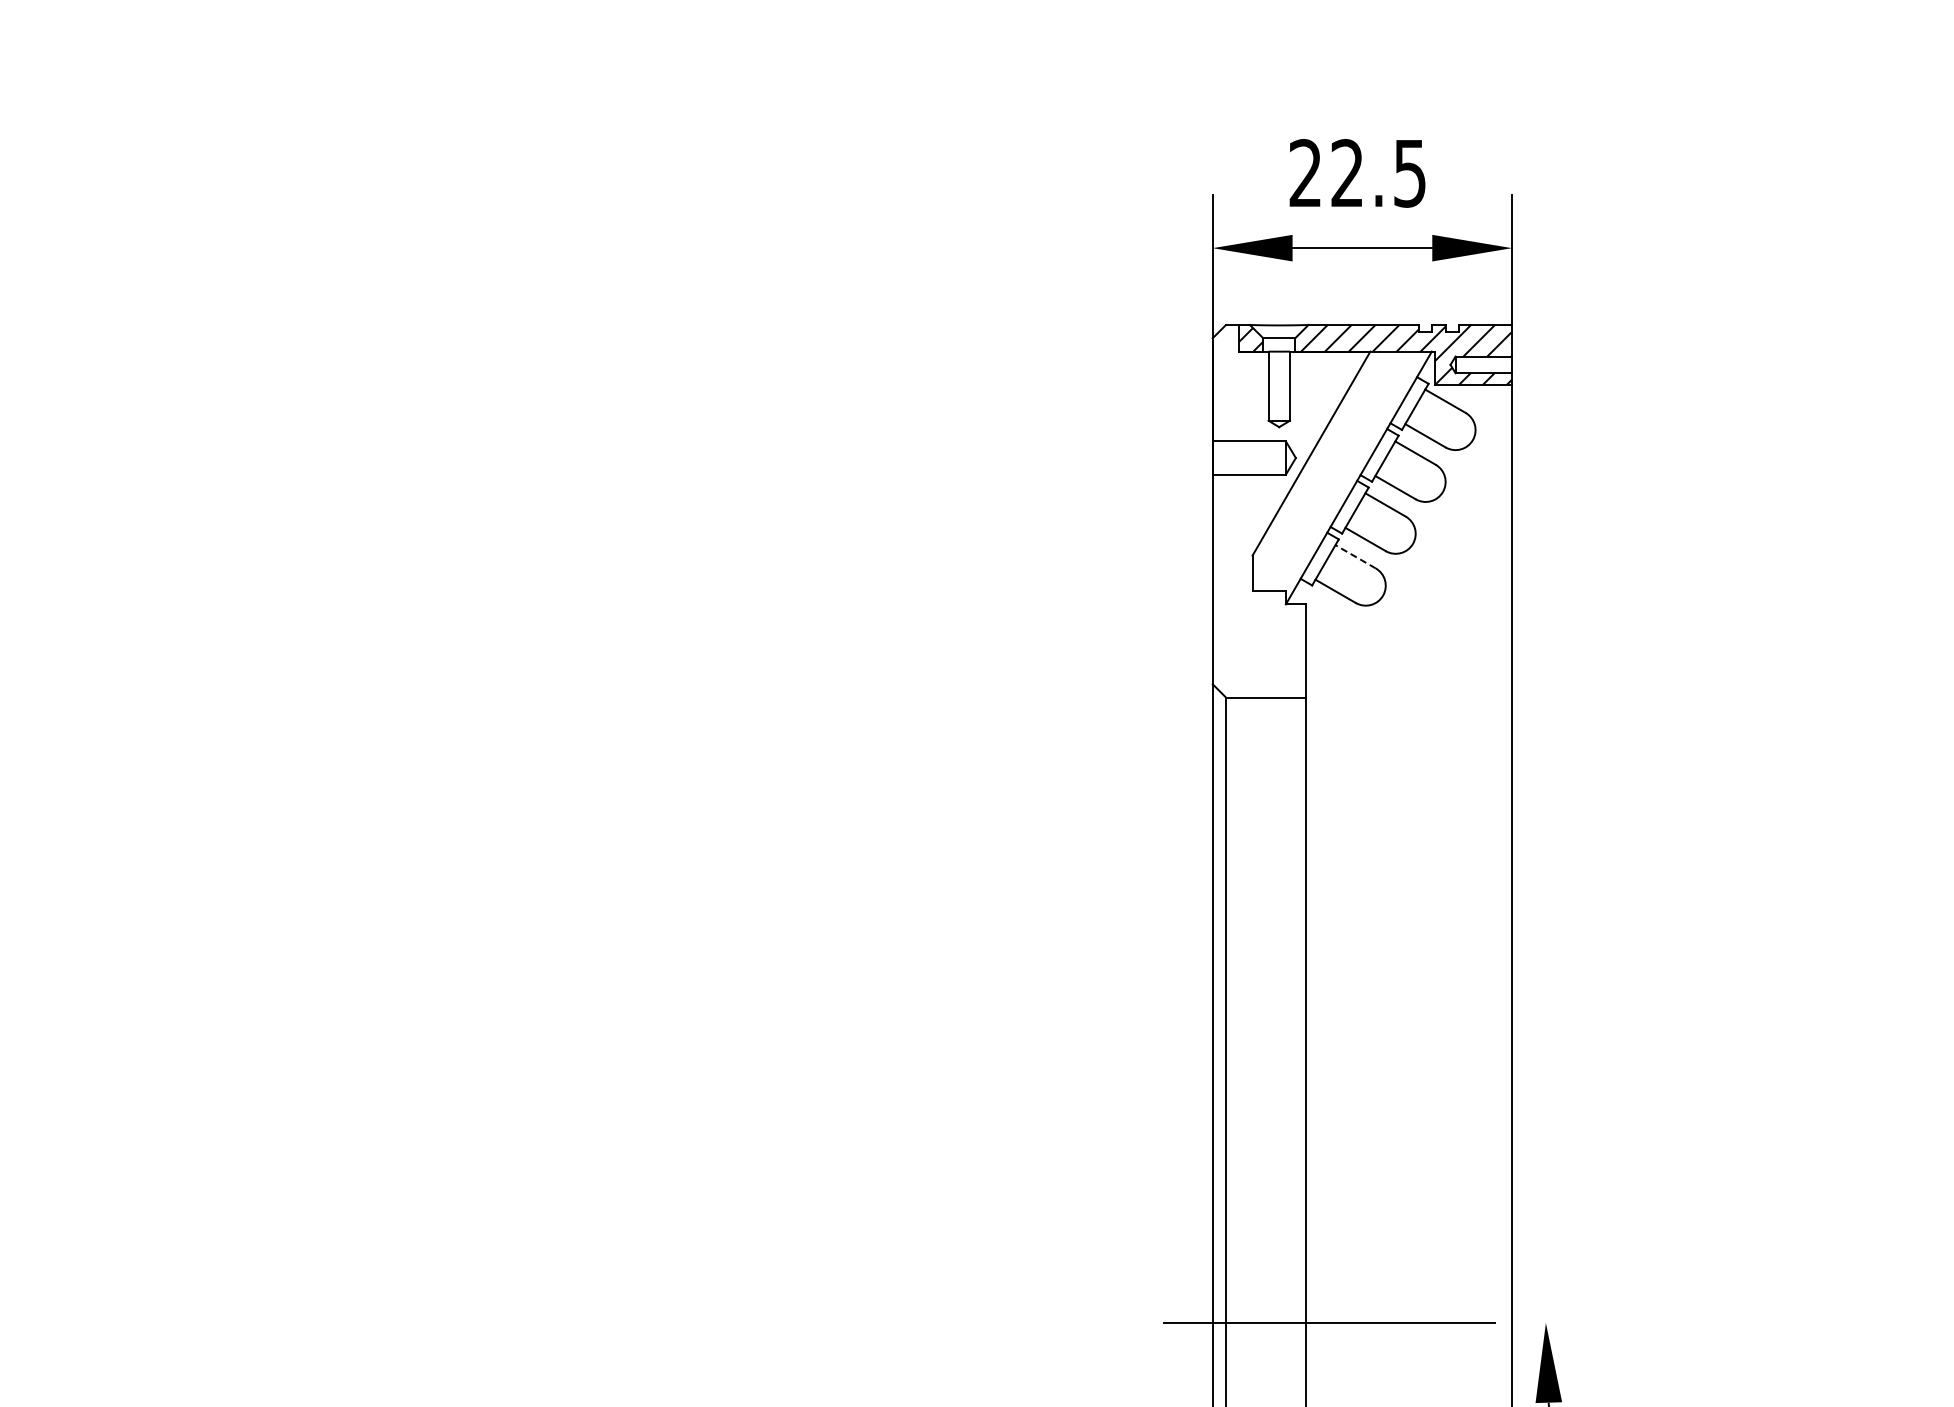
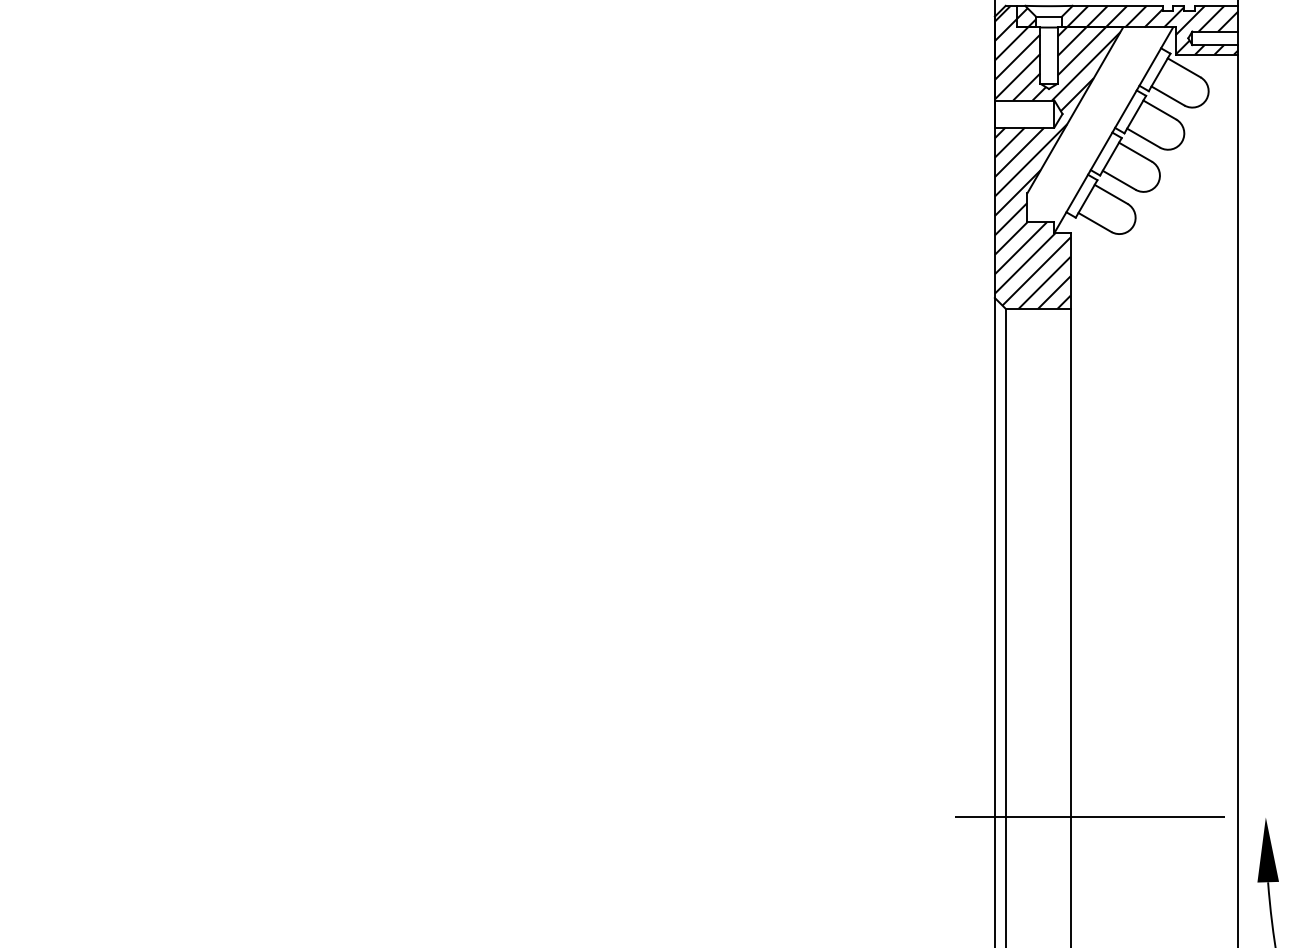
hatch: (1289, 510) -> (1057, 156), added
line: (1355, 556) -> (1111, 194), dashed -> solid

